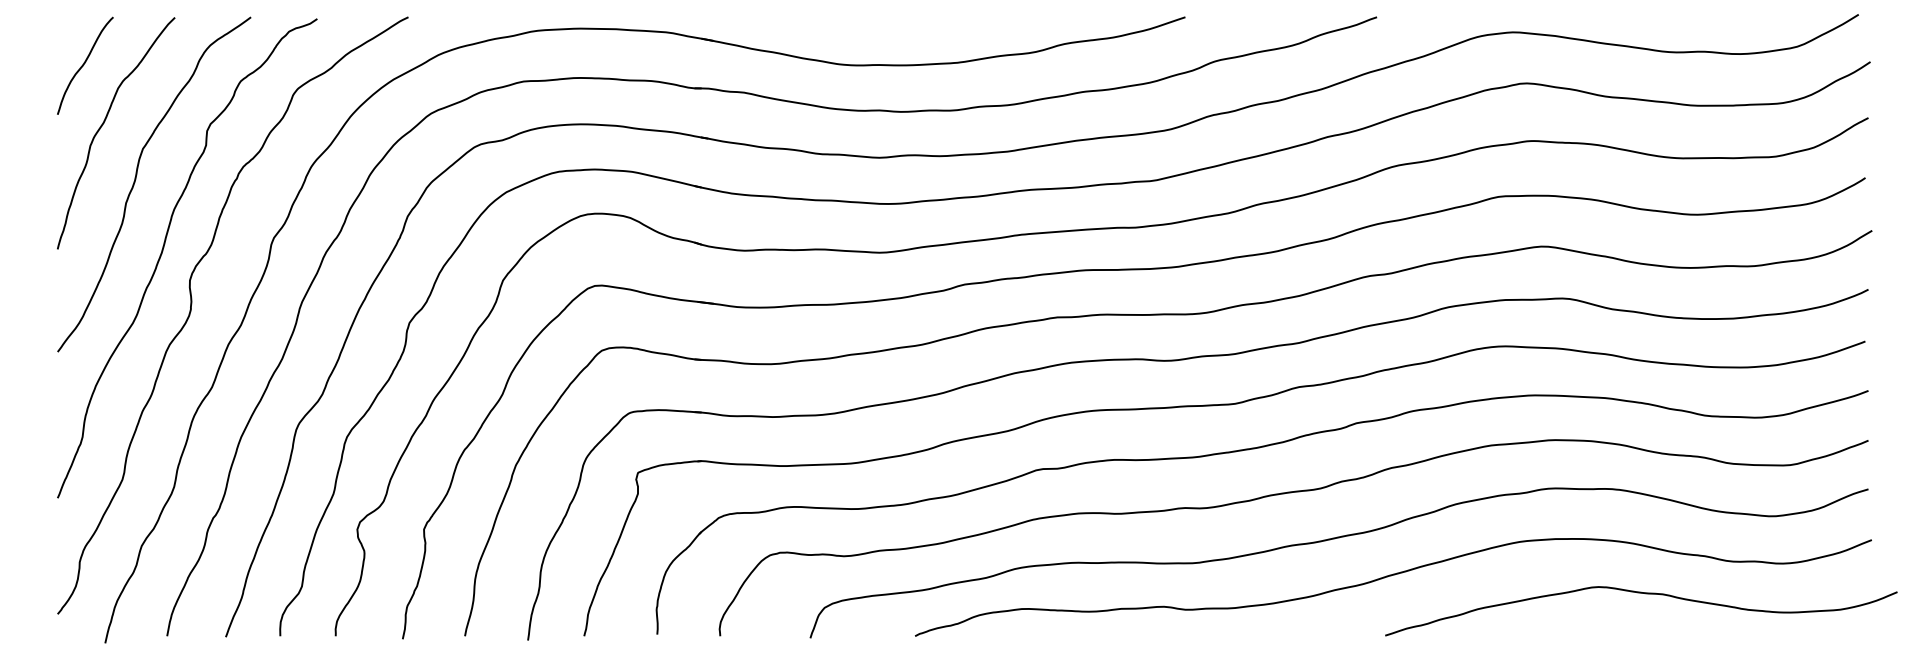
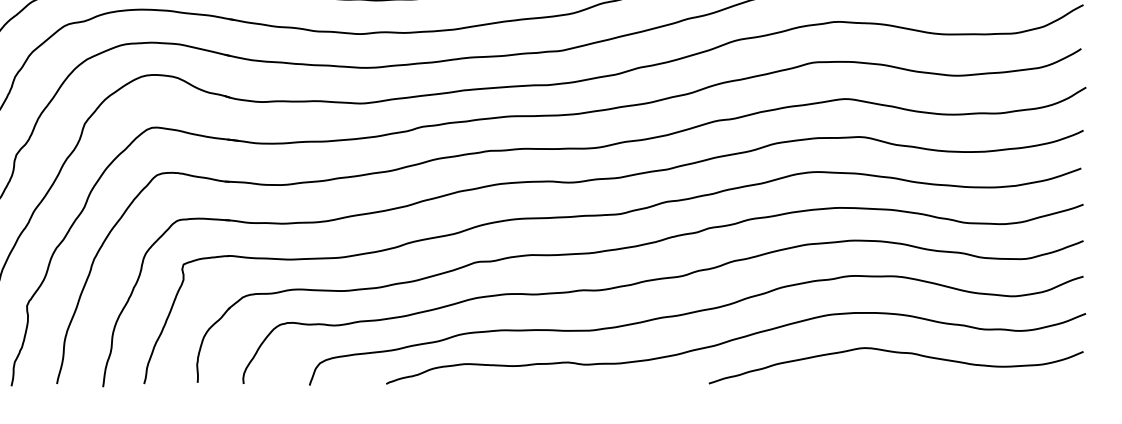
curve: (1645, 594) -> (899, 353), moved

